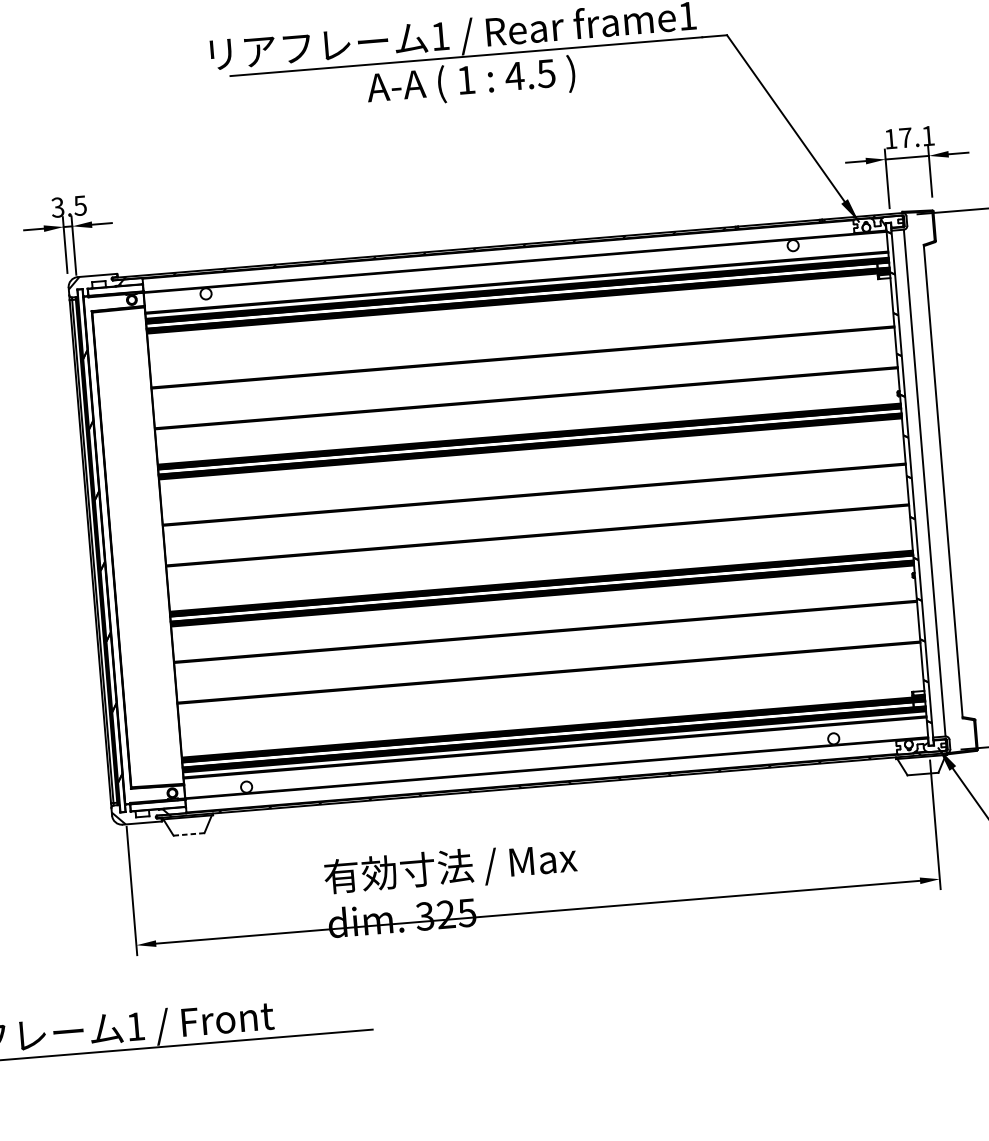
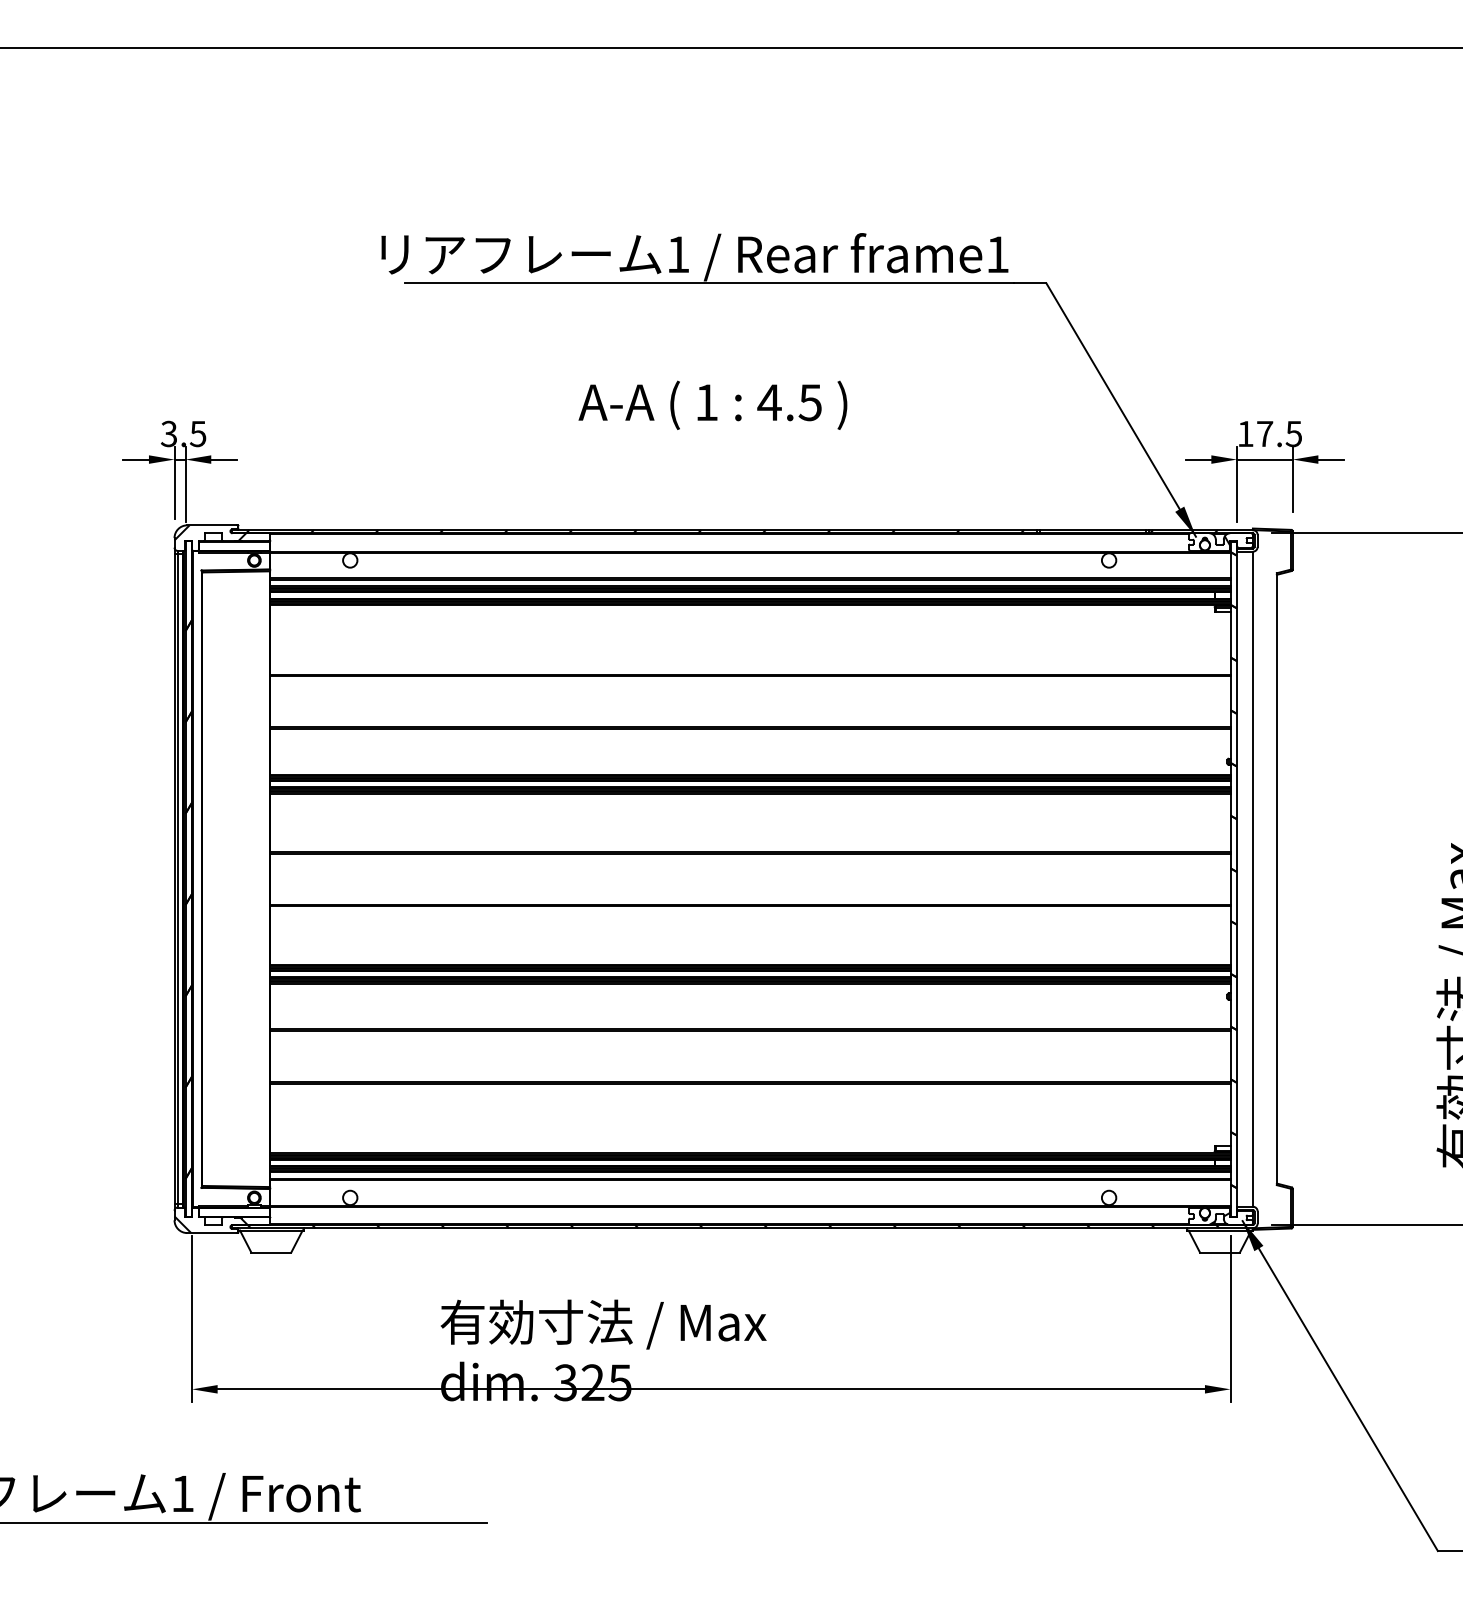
text: (470, 81) -> (712, 404), moved
text: (927, 136) -> (1293, 434), 17.1 -> 17.5
line: (189, 834) -> (271, 1252), dashed -> solid

